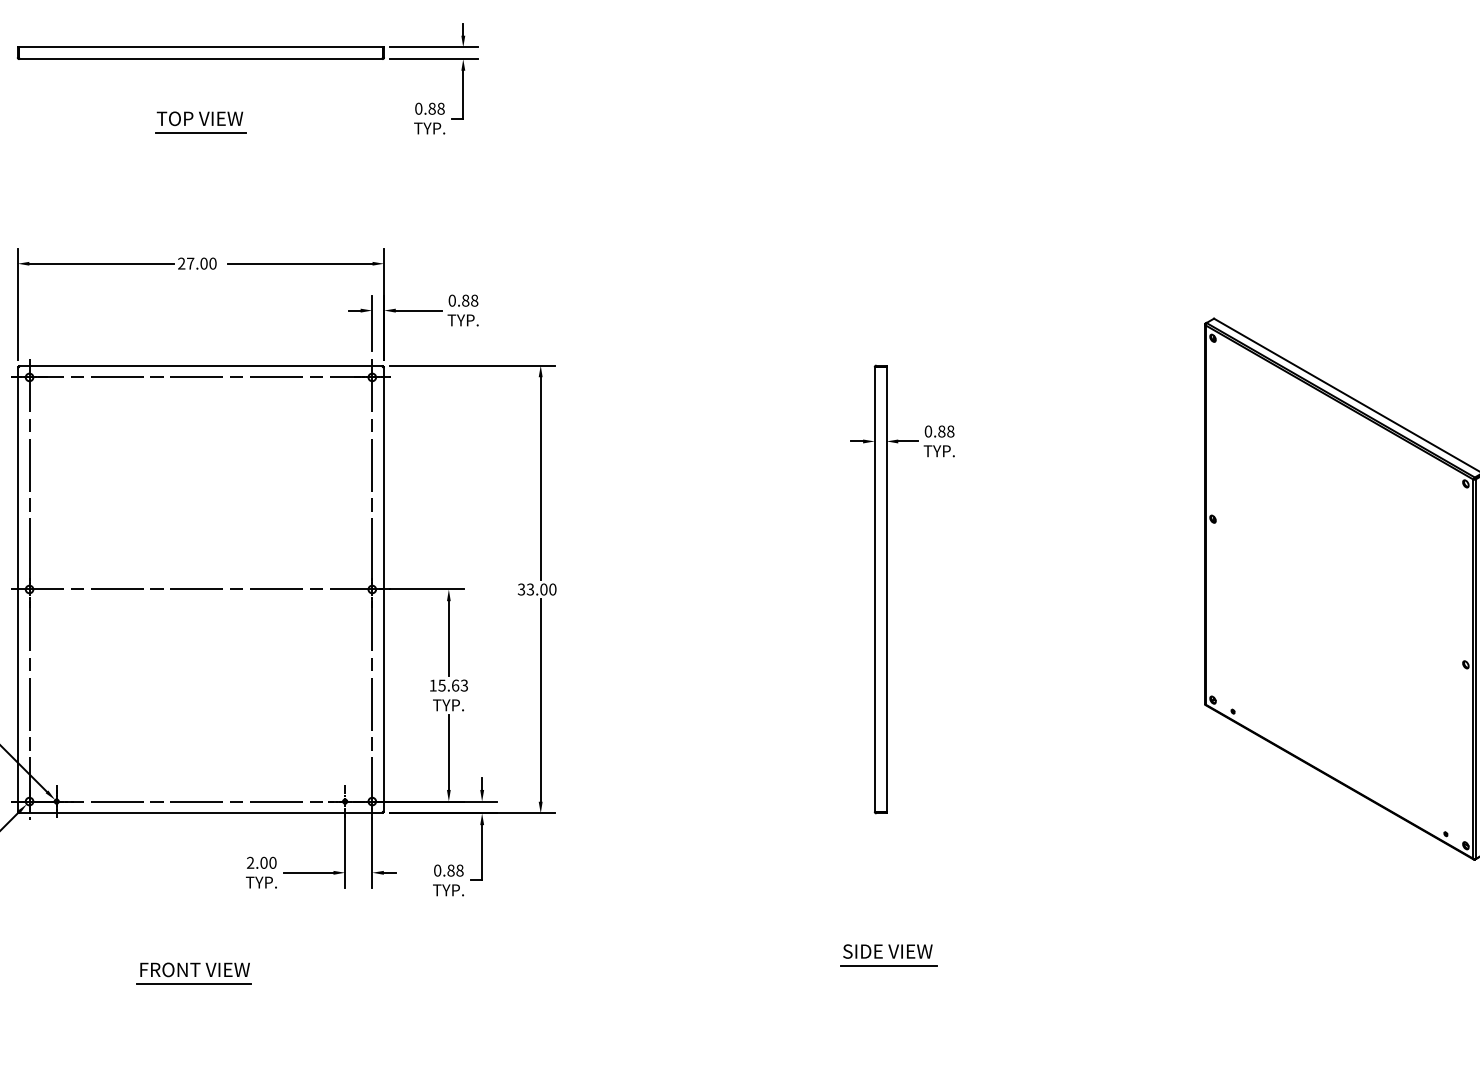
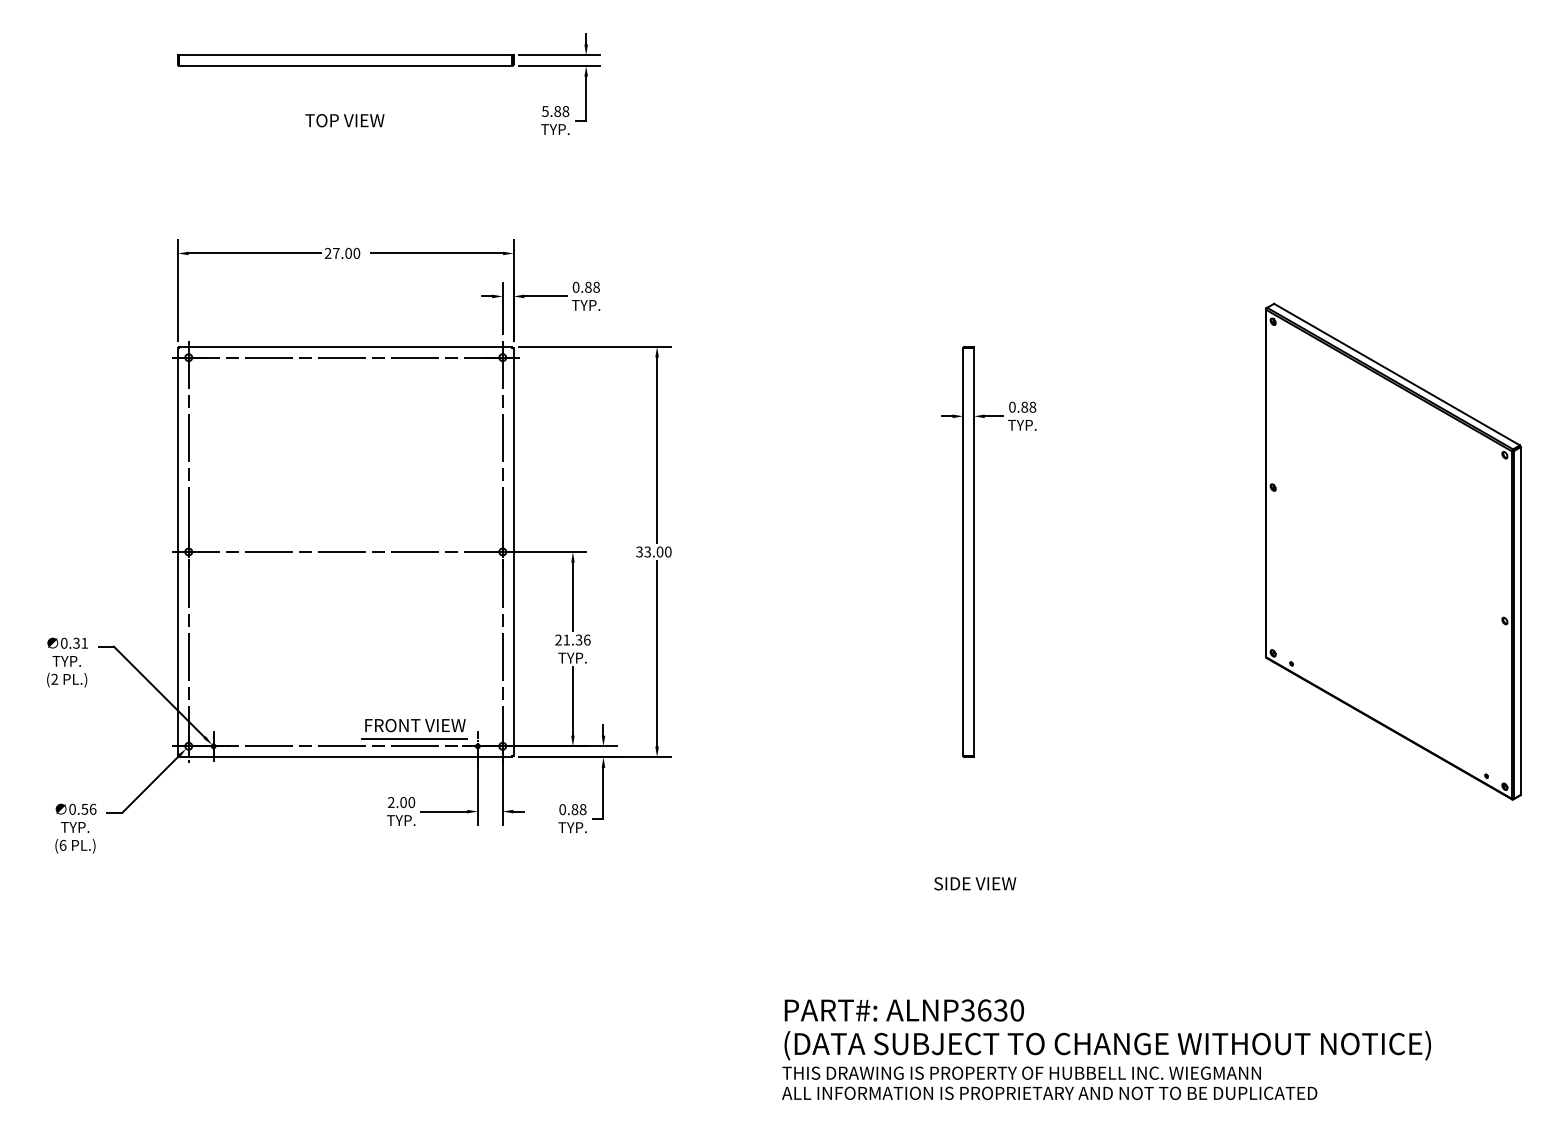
text: (418, 108) -> (545, 111), 0.88 -> 5.88
line: (200, 132) -> (345, 133), removed
text: (448, 685) -> (572, 639), 15.63 -> 21.36
line: (889, 966) -> (976, 897), removed
part: (194, 974) -> (414, 729), moved

